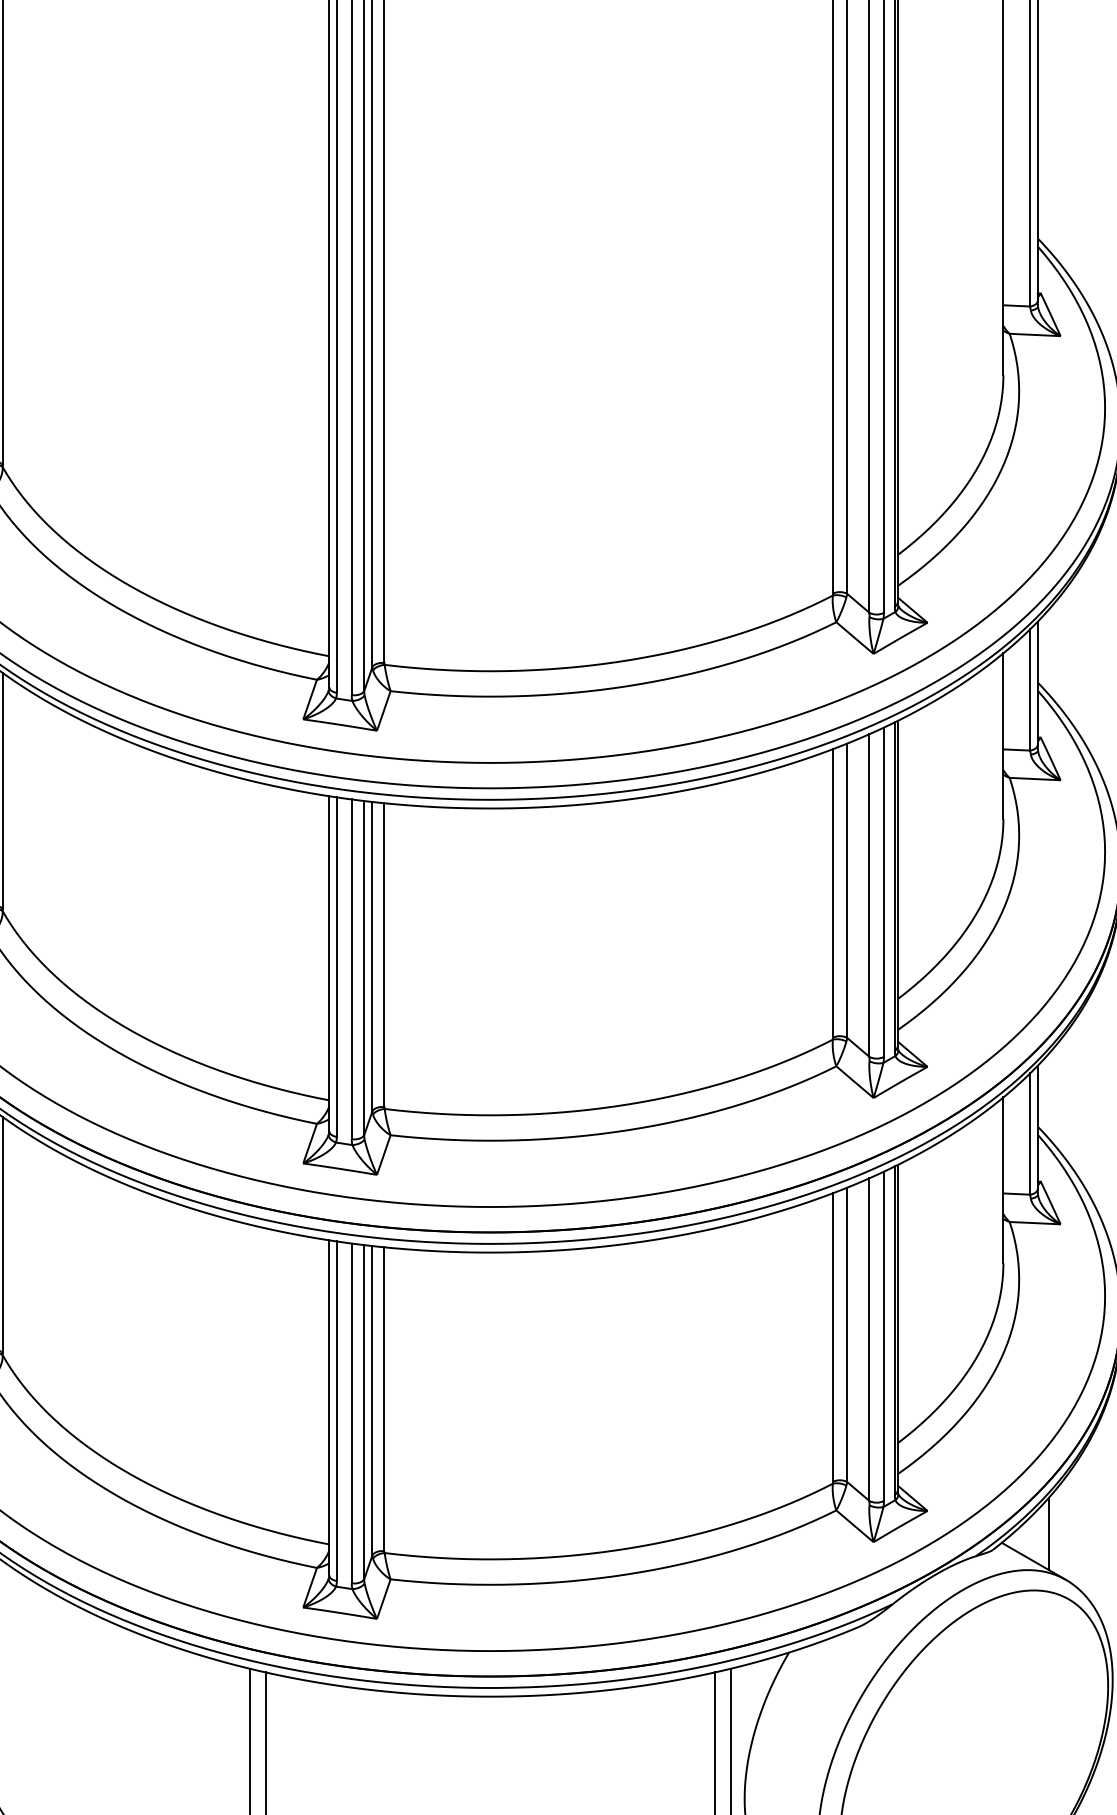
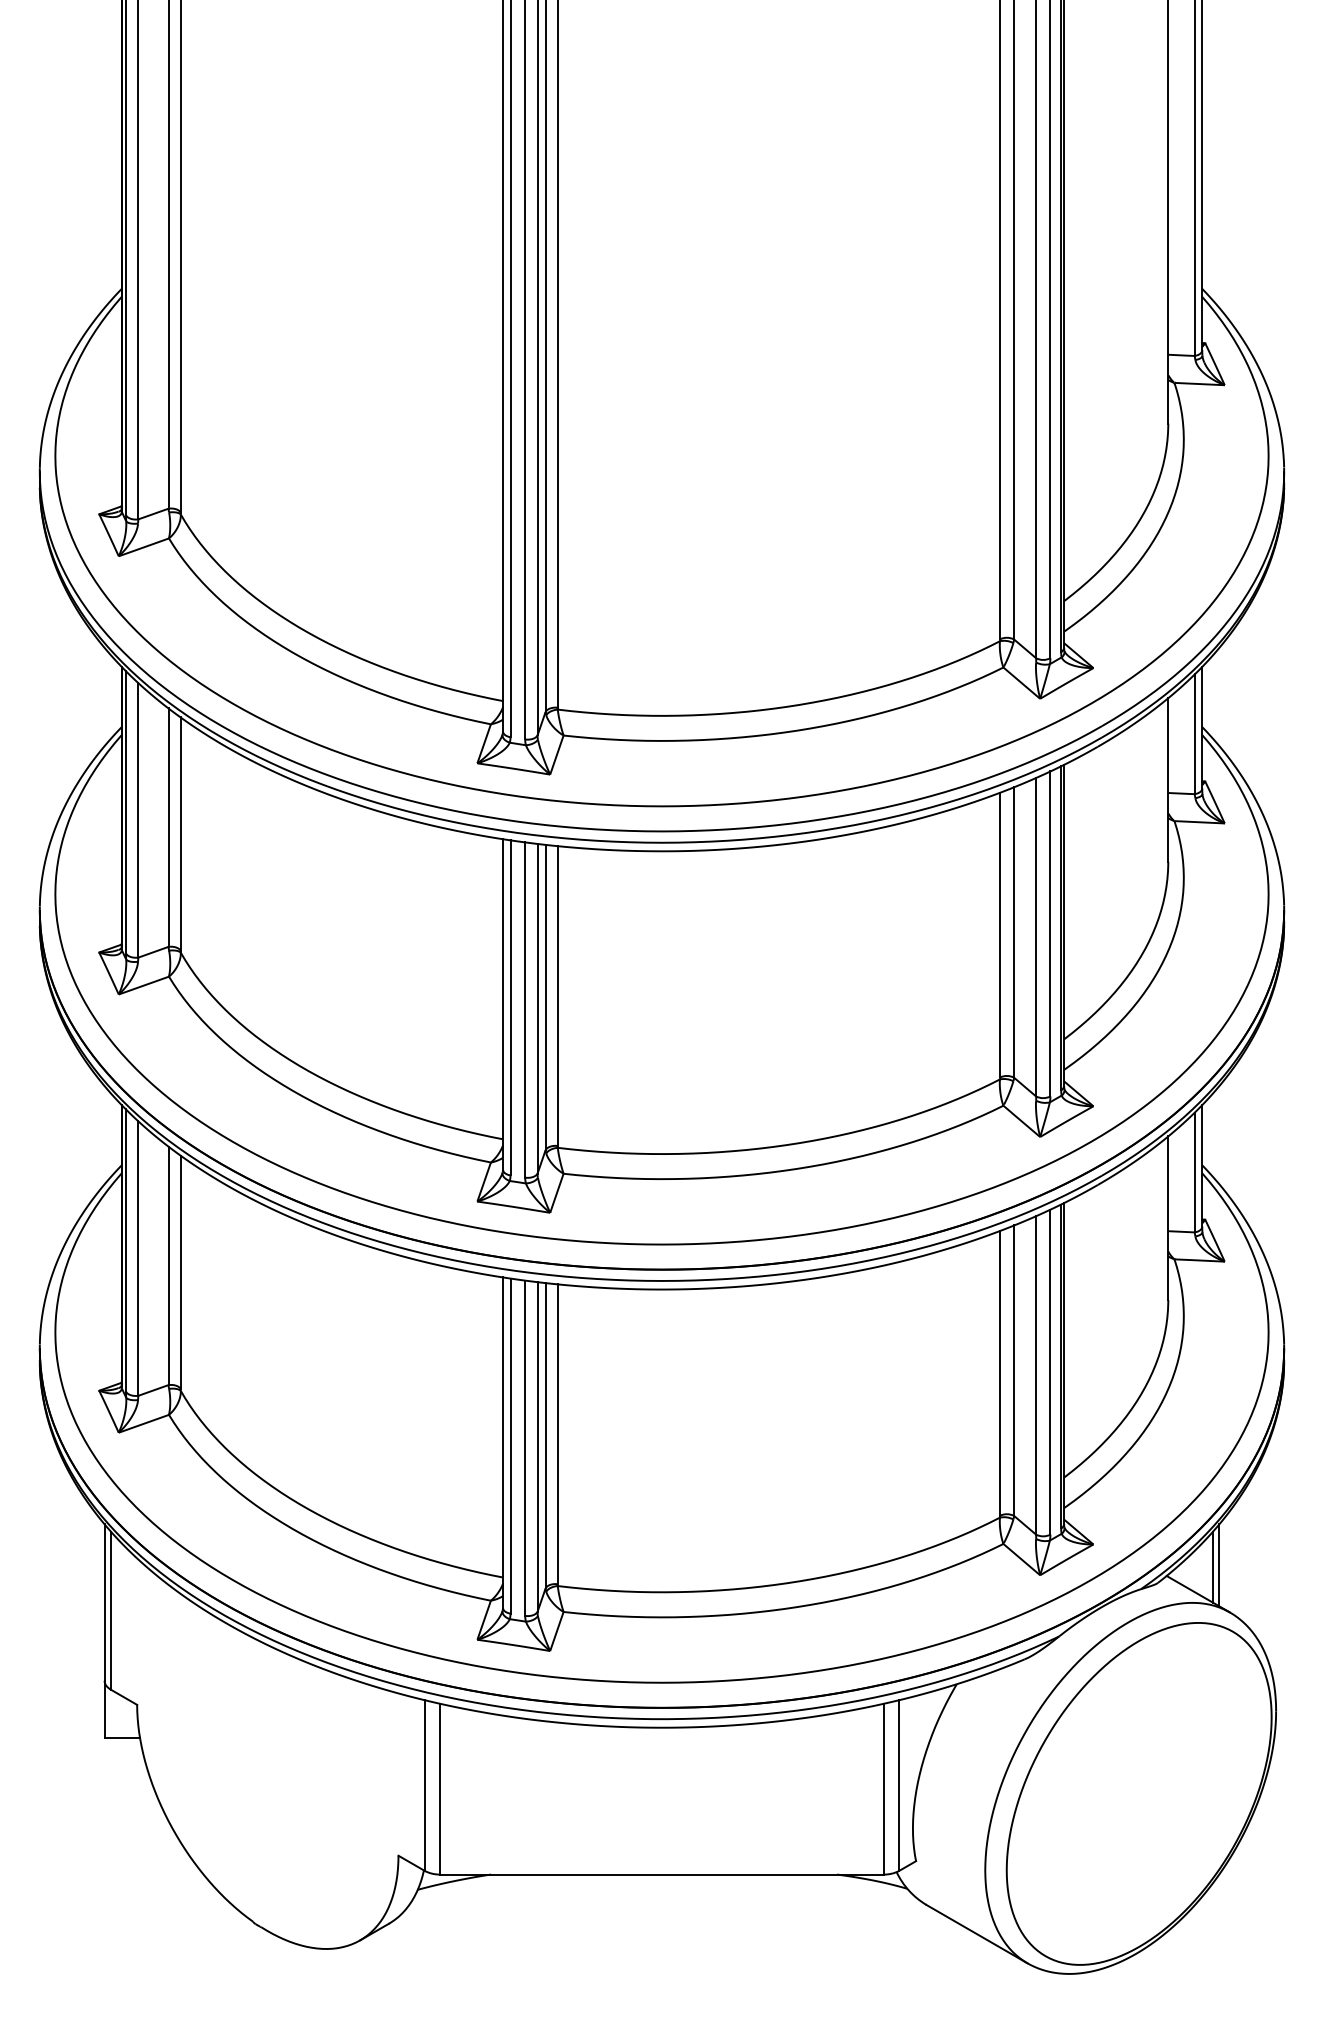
line: (1055, 1532) -> (1219, 1565), added

